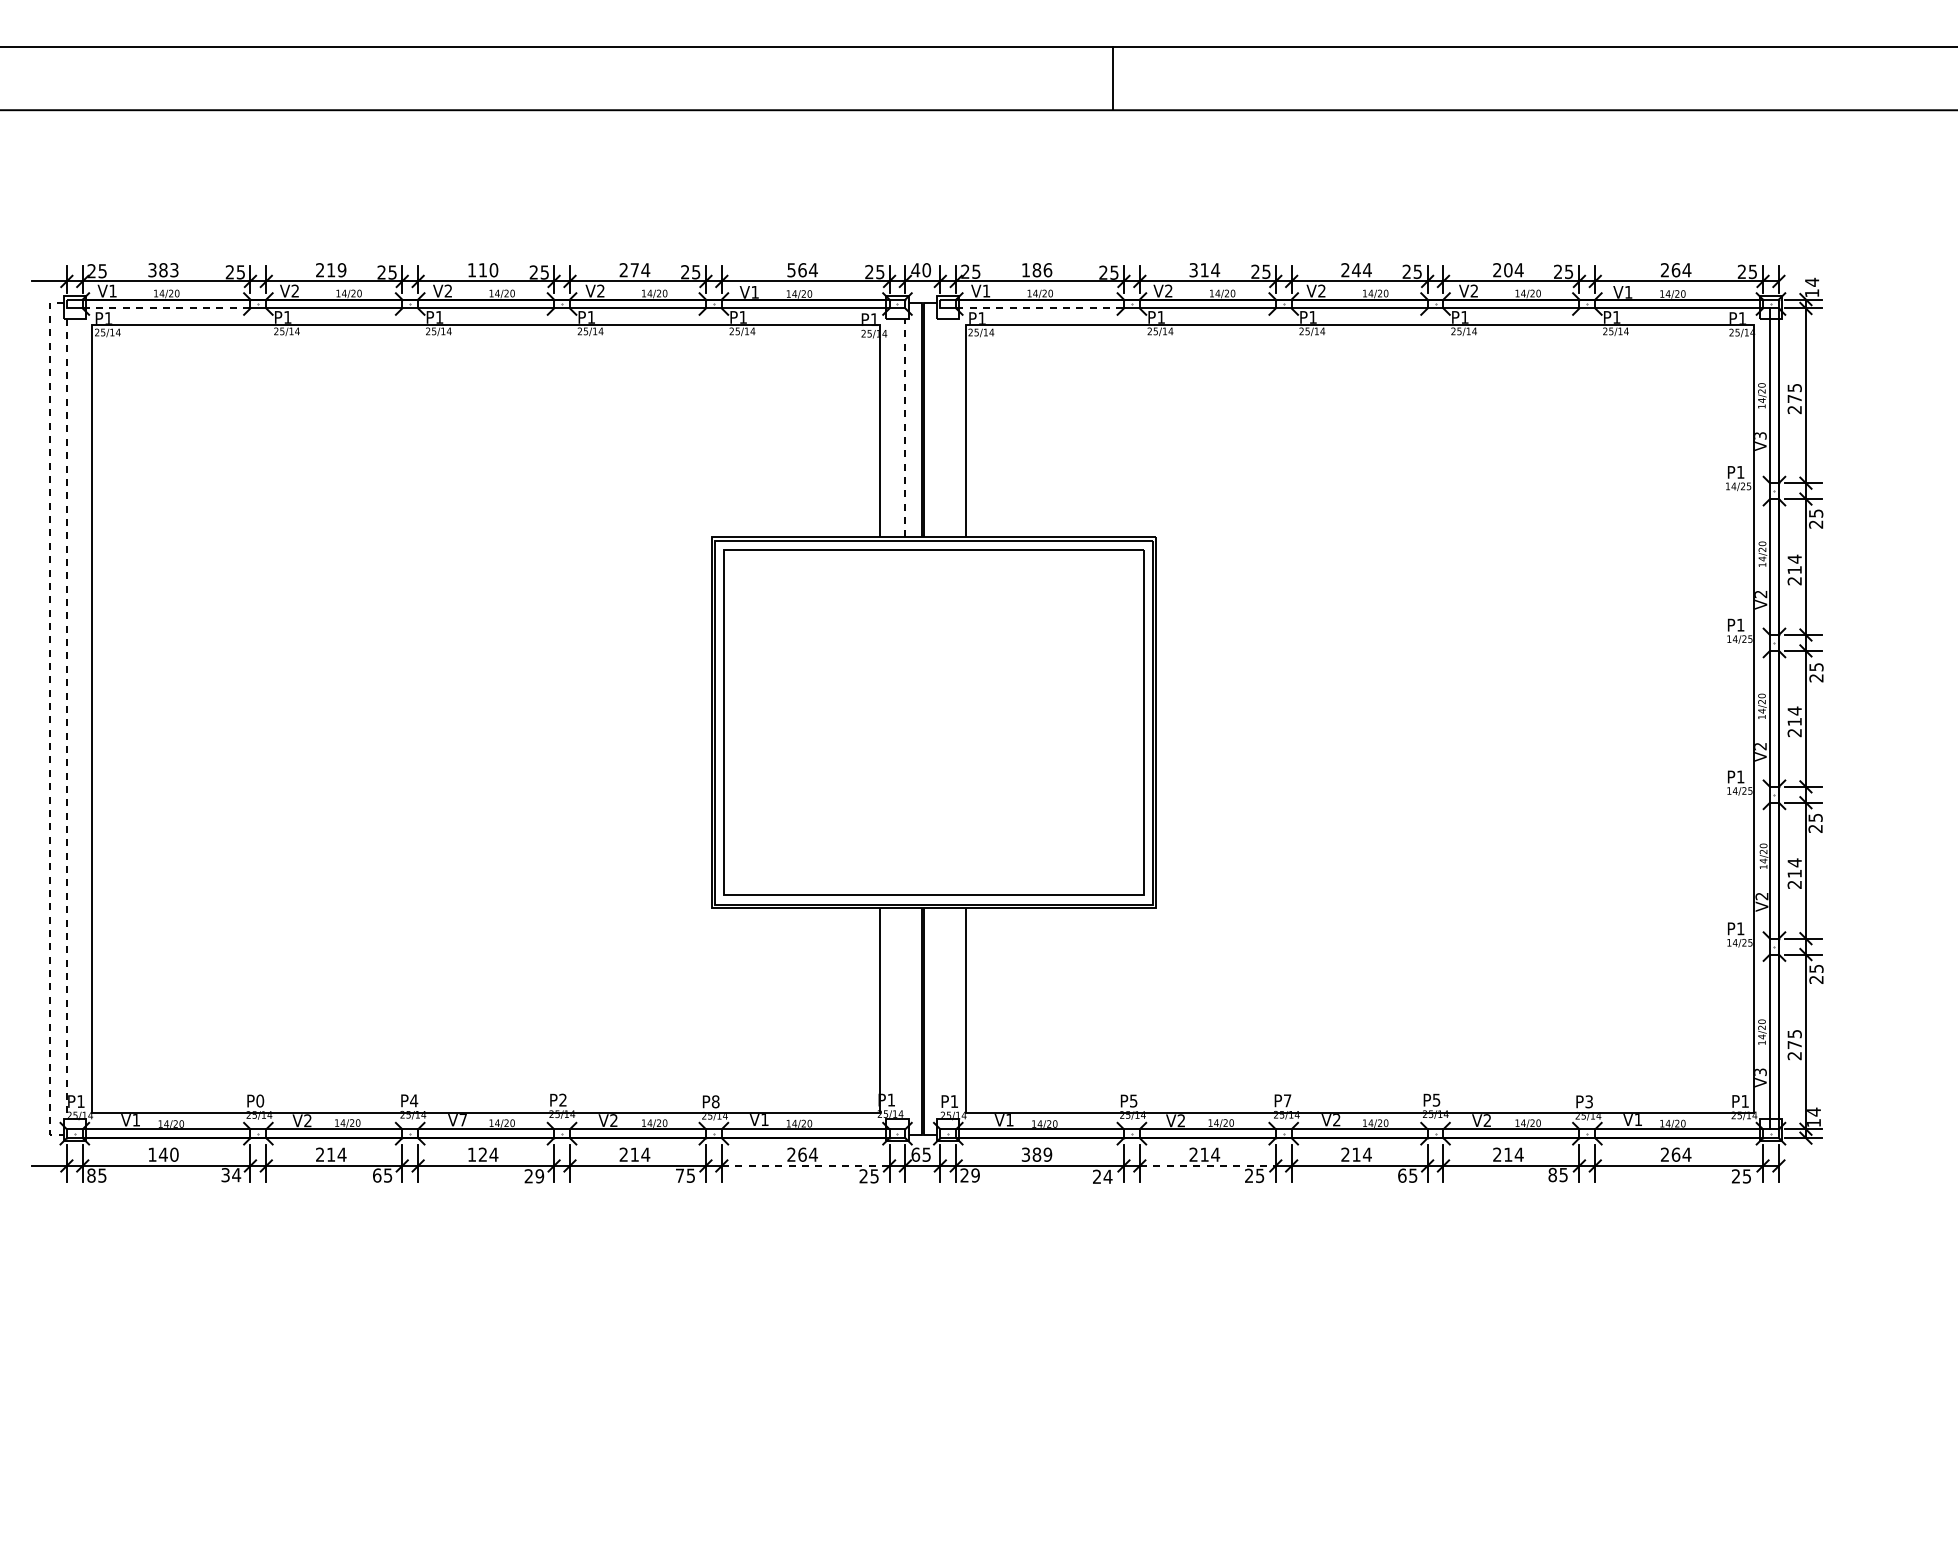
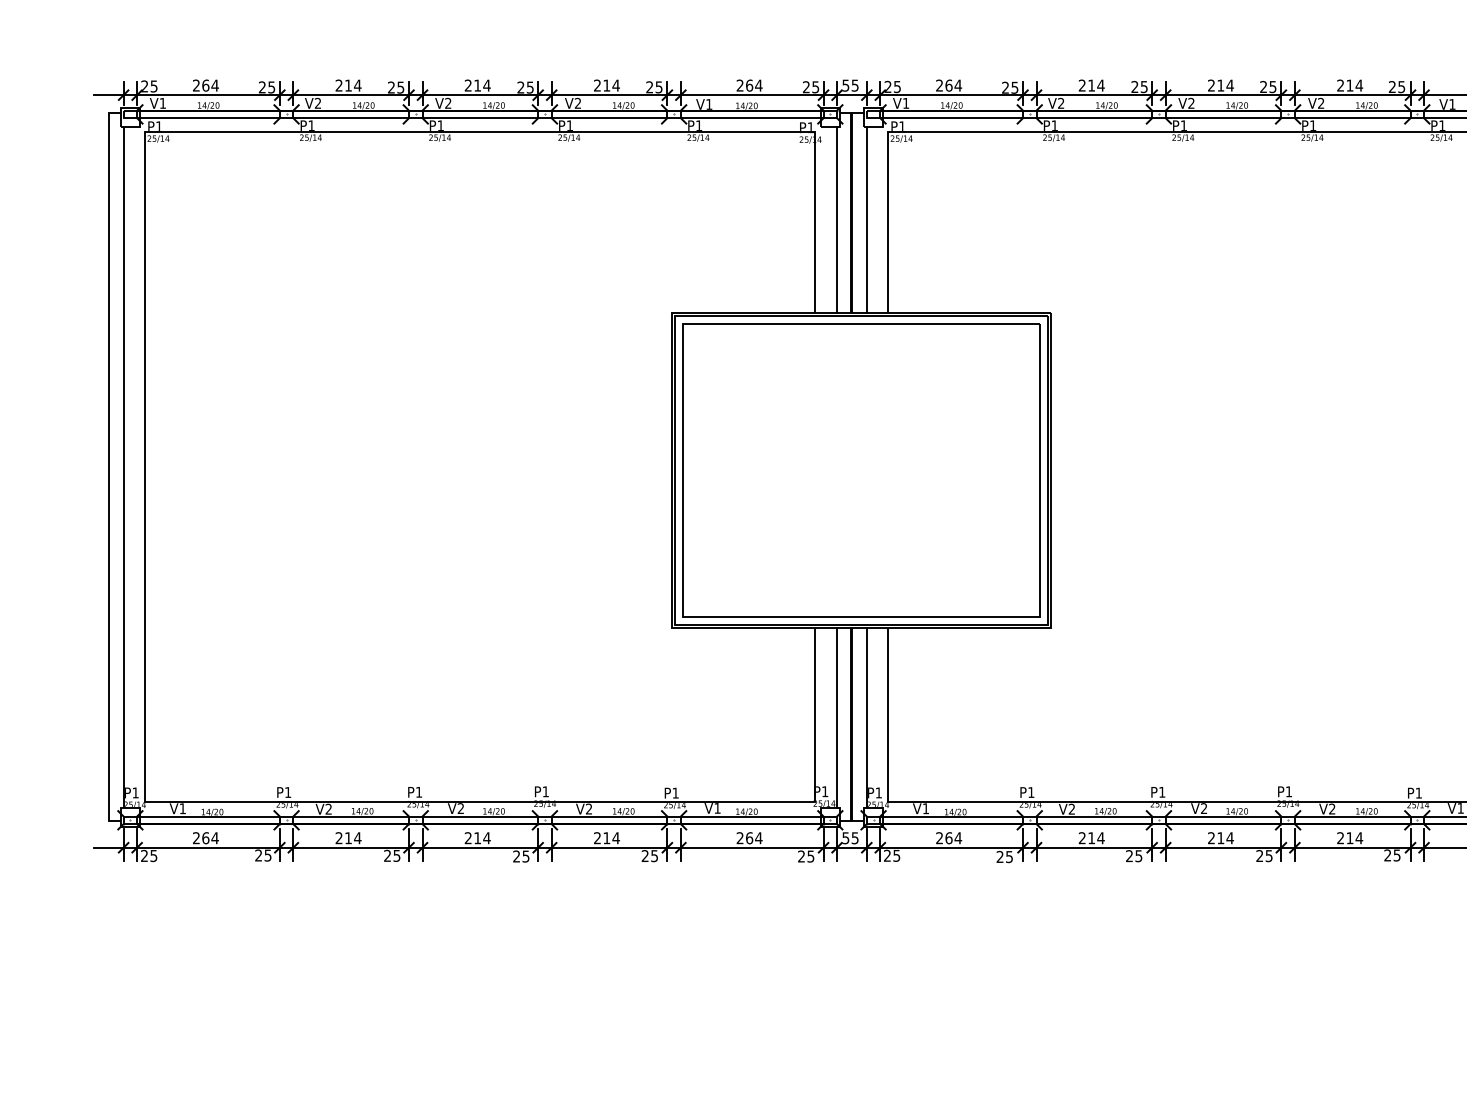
text: (163, 270) -> (205, 85), 383 -> 264
text: (341, 270) -> (357, 85), 219 -> 214
text: (482, 270) -> (477, 85), 110 -> 214
text: (634, 270) -> (606, 85), 274 -> 214
text: (791, 270) -> (740, 85), 564 -> 264
text: (921, 270) -> (850, 85), 40 -> 55
text: (1036, 270) -> (948, 85), 186 -> 264
text: (1193, 270) -> (1082, 85), 314 -> 214
text: (1355, 270) -> (1220, 85), 244 -> 214
text: (1508, 270) -> (1350, 85), 204 -> 214
line: (166, 308) -> (208, 118), dashed -> solid
line: (1040, 308) -> (952, 118), dashed -> solid
line: (905, 427) -> (837, 219), dashed -> solid
line: (940, 427) -> (866, 219), added
line: (50, 719) -> (109, 467), dashed -> solid
line: (66, 719) -> (123, 467), dashed -> solid
line: (905, 1013) -> (837, 718), added
line: (940, 1013) -> (866, 718), added
text: (562, 1099) -> (545, 791), P2 -> P1
text: (1436, 1099) -> (1288, 791), P5 -> P1
text: (260, 1100) -> (288, 792), P0 -> P1
text: (414, 1100) -> (419, 792), P4 -> P1
text: (1133, 1100) -> (1031, 792), P5 -> P1
text: (1287, 1100) -> (1162, 792), P7 -> P1
text: (715, 1101) -> (675, 792), P8 -> P1
text: (1588, 1101) -> (1418, 792), P3 -> P1
text: (462, 1120) -> (460, 809), V7 -> V2
text: (163, 1154) -> (205, 837), 140 -> 264
text: (476, 1154) -> (472, 837), 124 -> 214
text: (915, 1154) -> (845, 837), 65 -> 55
text: (1036, 1154) -> (948, 837), 389 -> 264
line: (805, 1165) -> (752, 847), dashed -> solid
line: (1207, 1165) -> (1094, 847), dashed -> solid
text: (91, 1175) -> (144, 855), 85 -> 25
text: (231, 1175) -> (263, 855), 34 -> 25
text: (377, 1175) -> (387, 855), 65 -> 25
text: (679, 1175) -> (644, 855), 75 -> 25
text: (975, 1175) -> (896, 855), 29 -> 25
text: (1402, 1175) -> (1260, 855), 65 -> 25
text: (1552, 1175) -> (1387, 855), 85 -> 25
text: (539, 1176) -> (525, 856), 29 -> 25
text: (1107, 1176) -> (1009, 856), 24 -> 25

